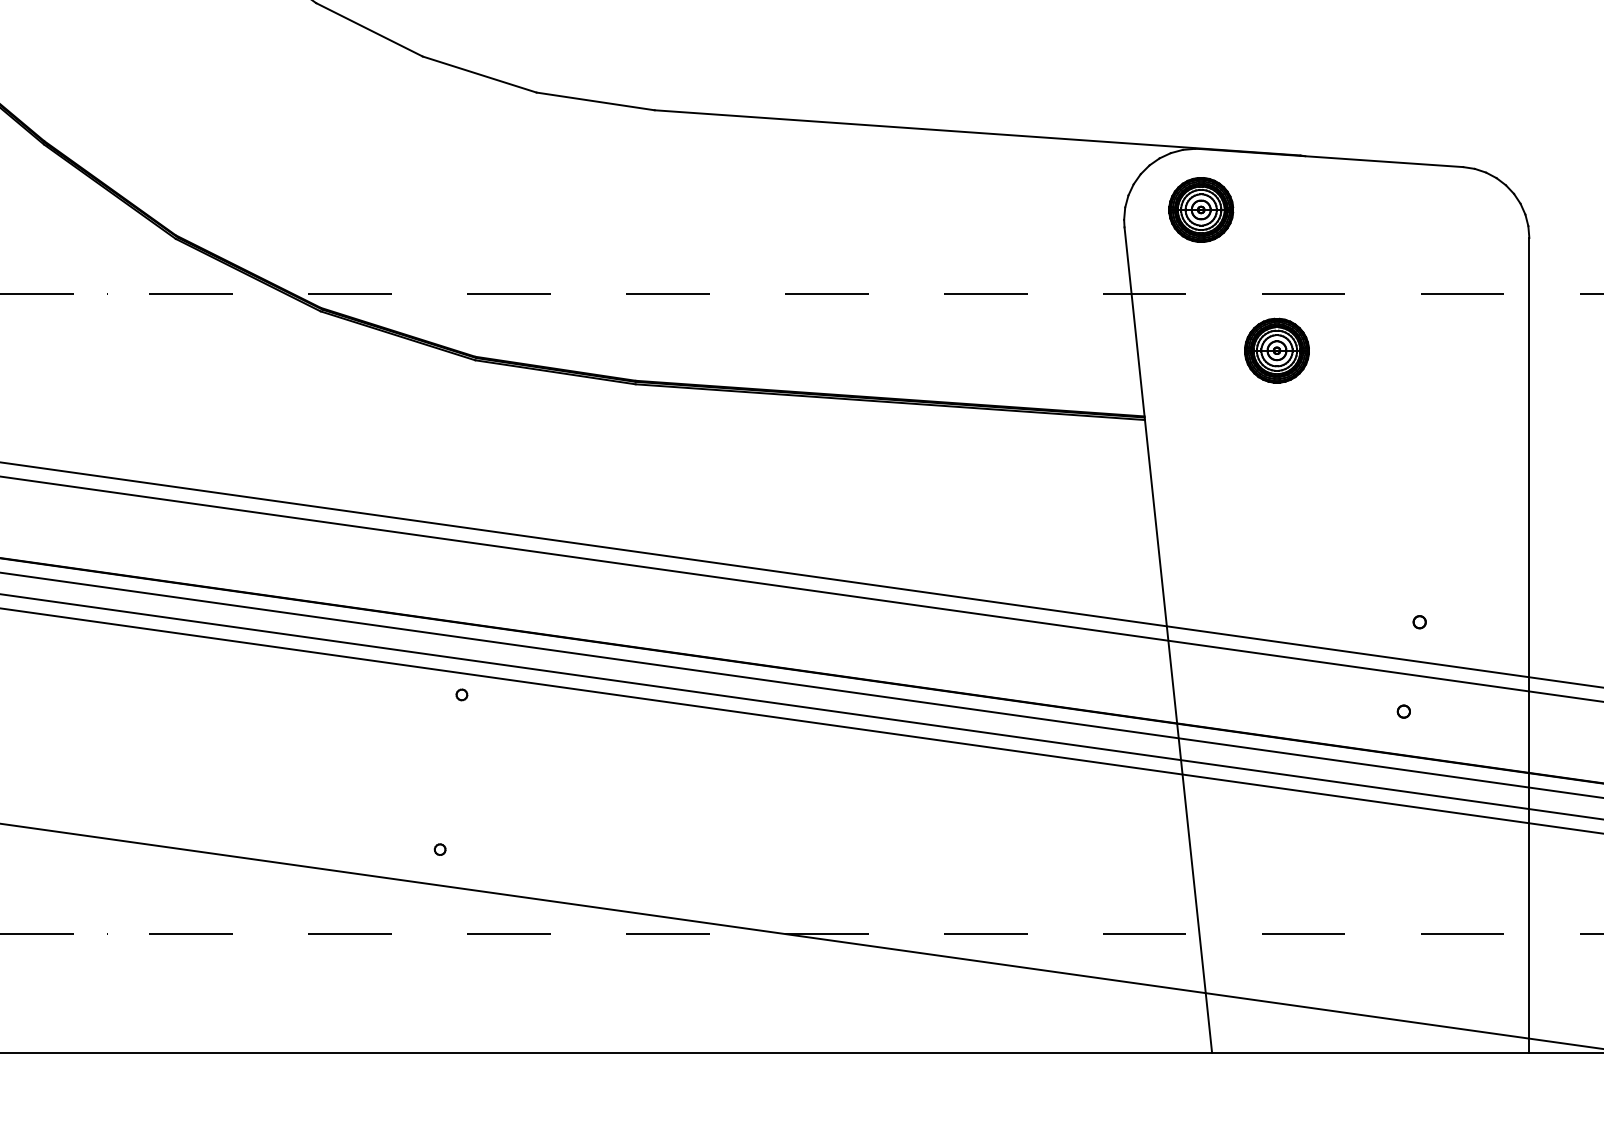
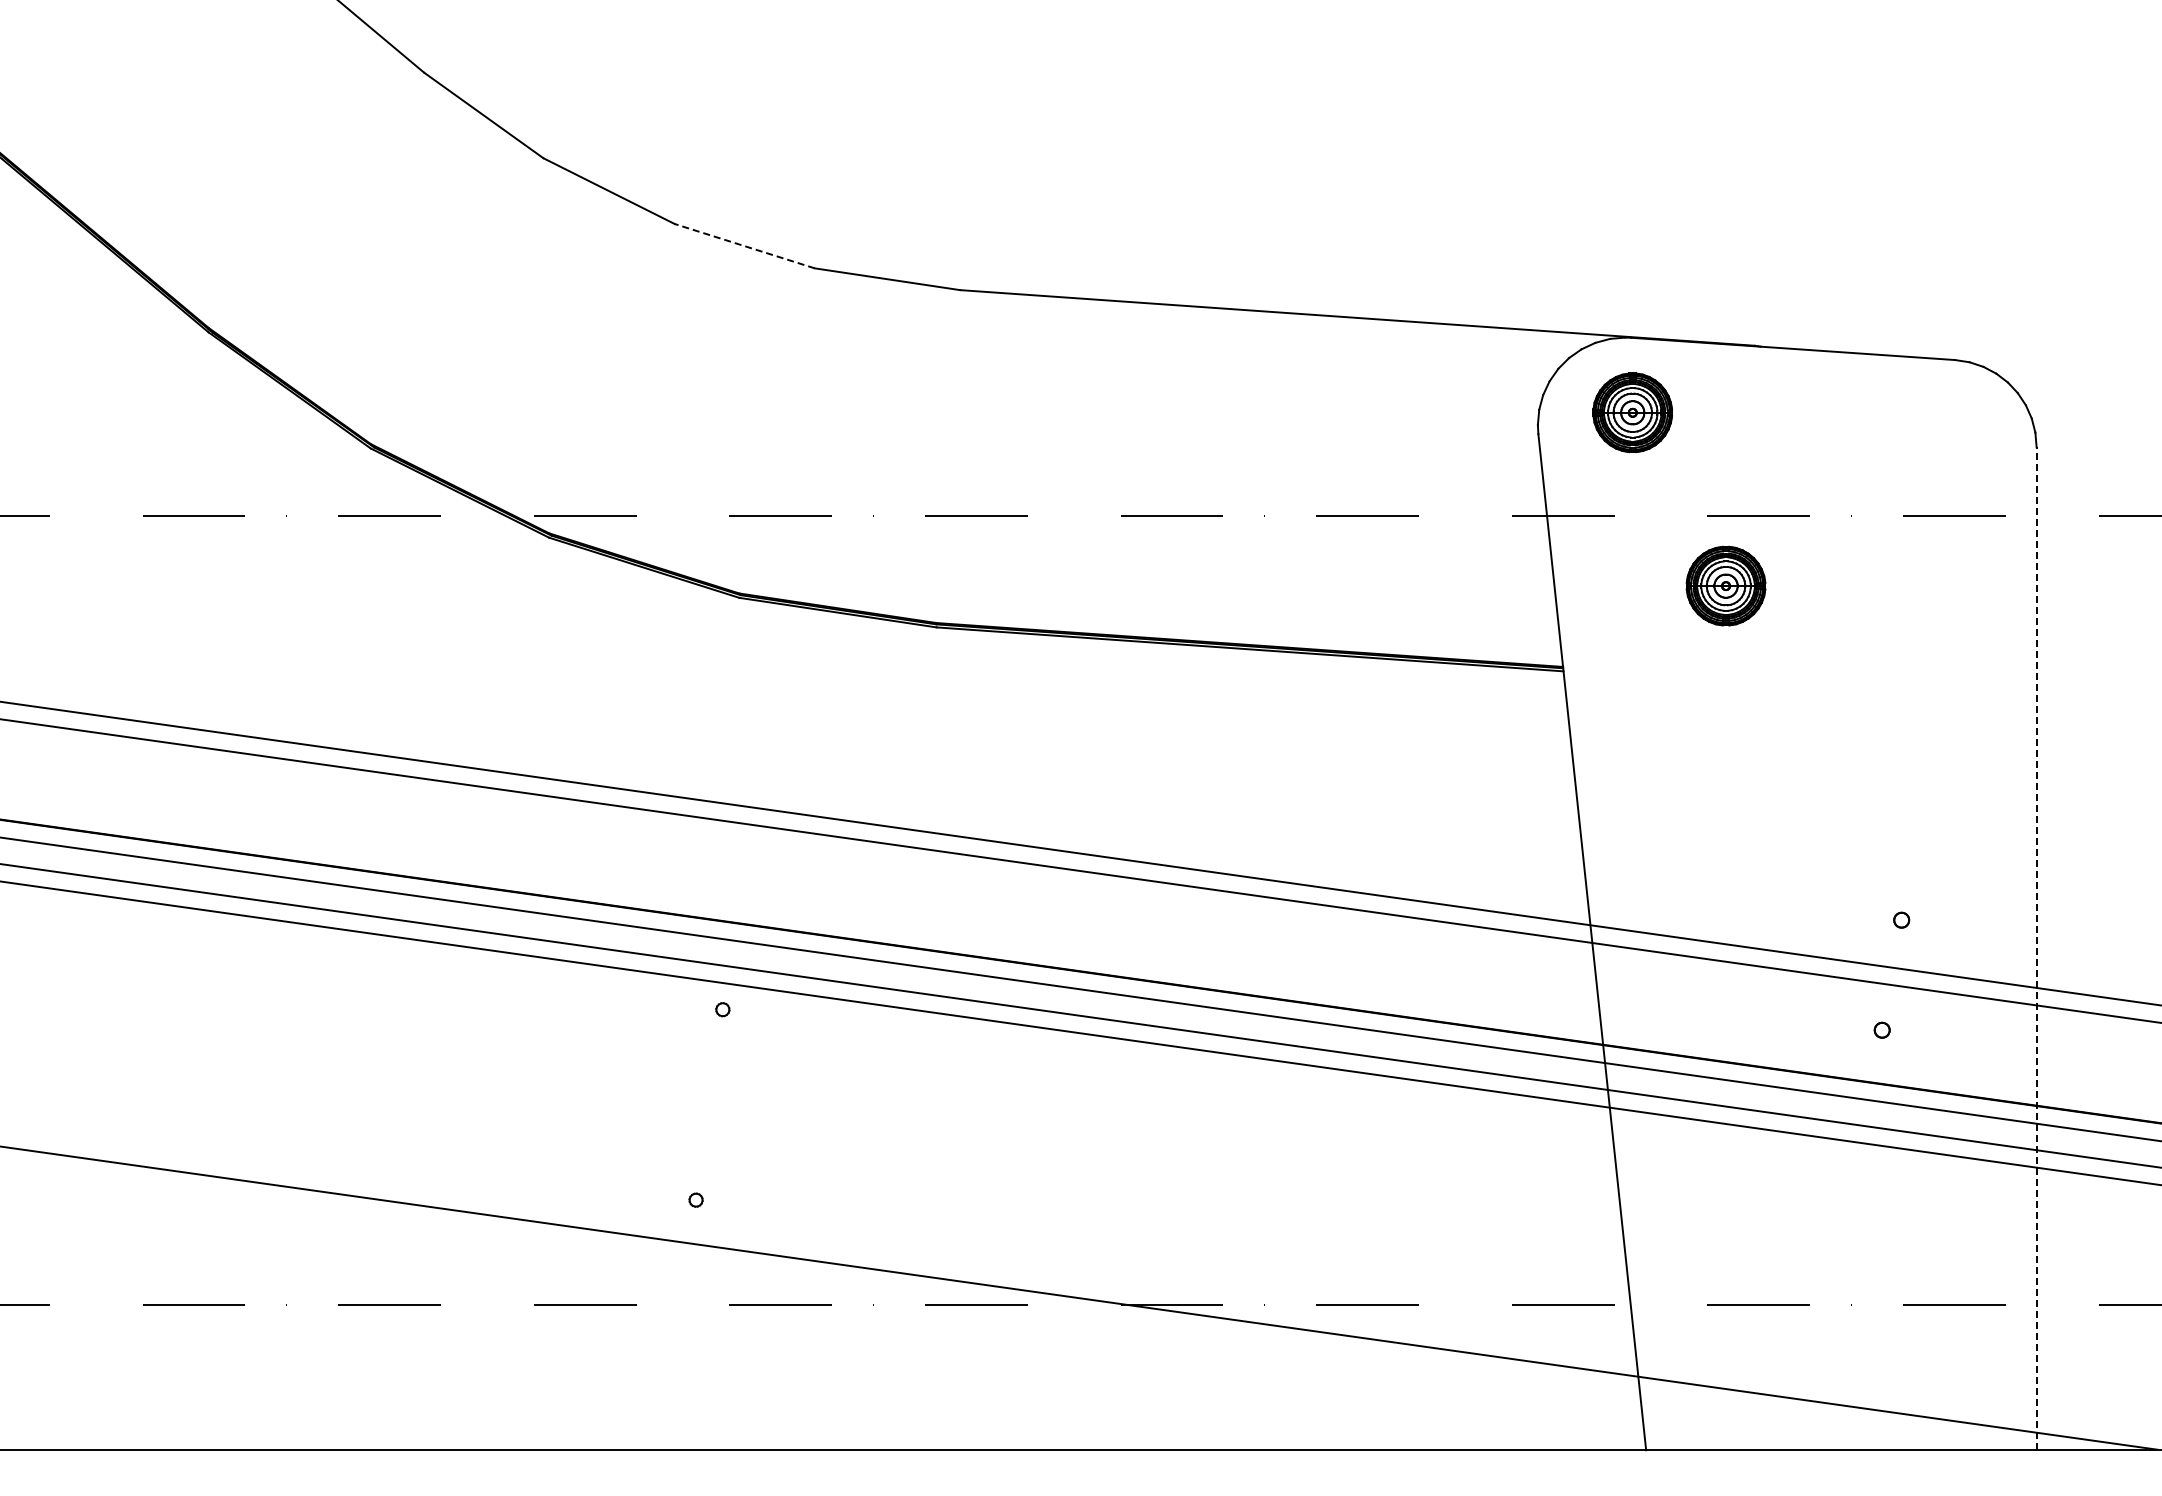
line: (479, 74) -> (744, 246), solid -> dashed
line: (1529, 645) -> (2036, 948), solid -> dashed

